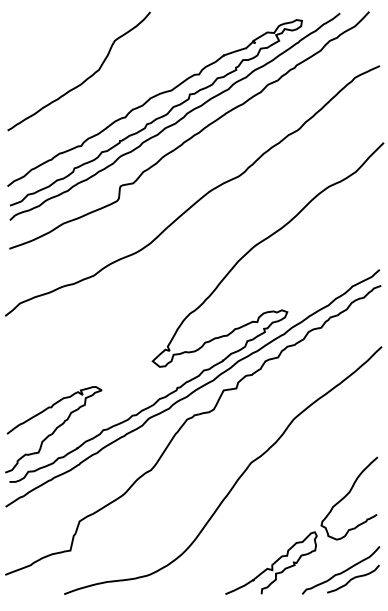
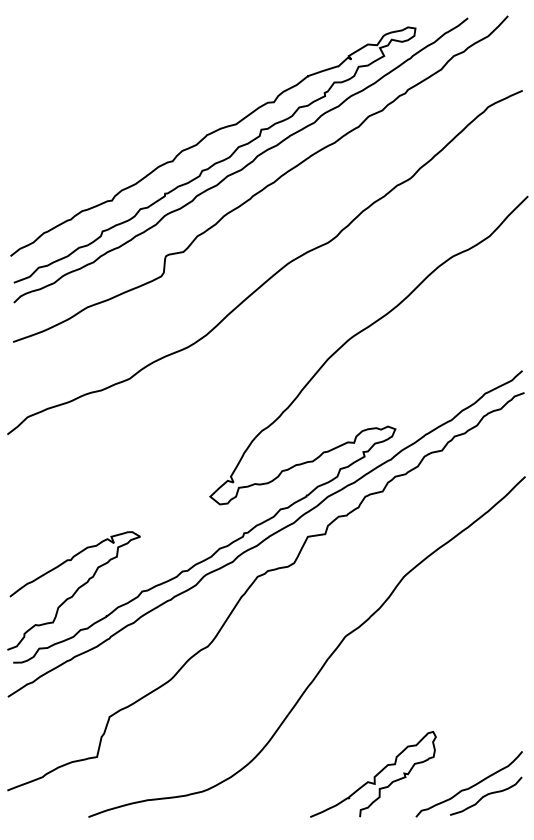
curve: (86, 79) -> (118, 108), removed
curve: (347, 495) -> (477, 681), removed

